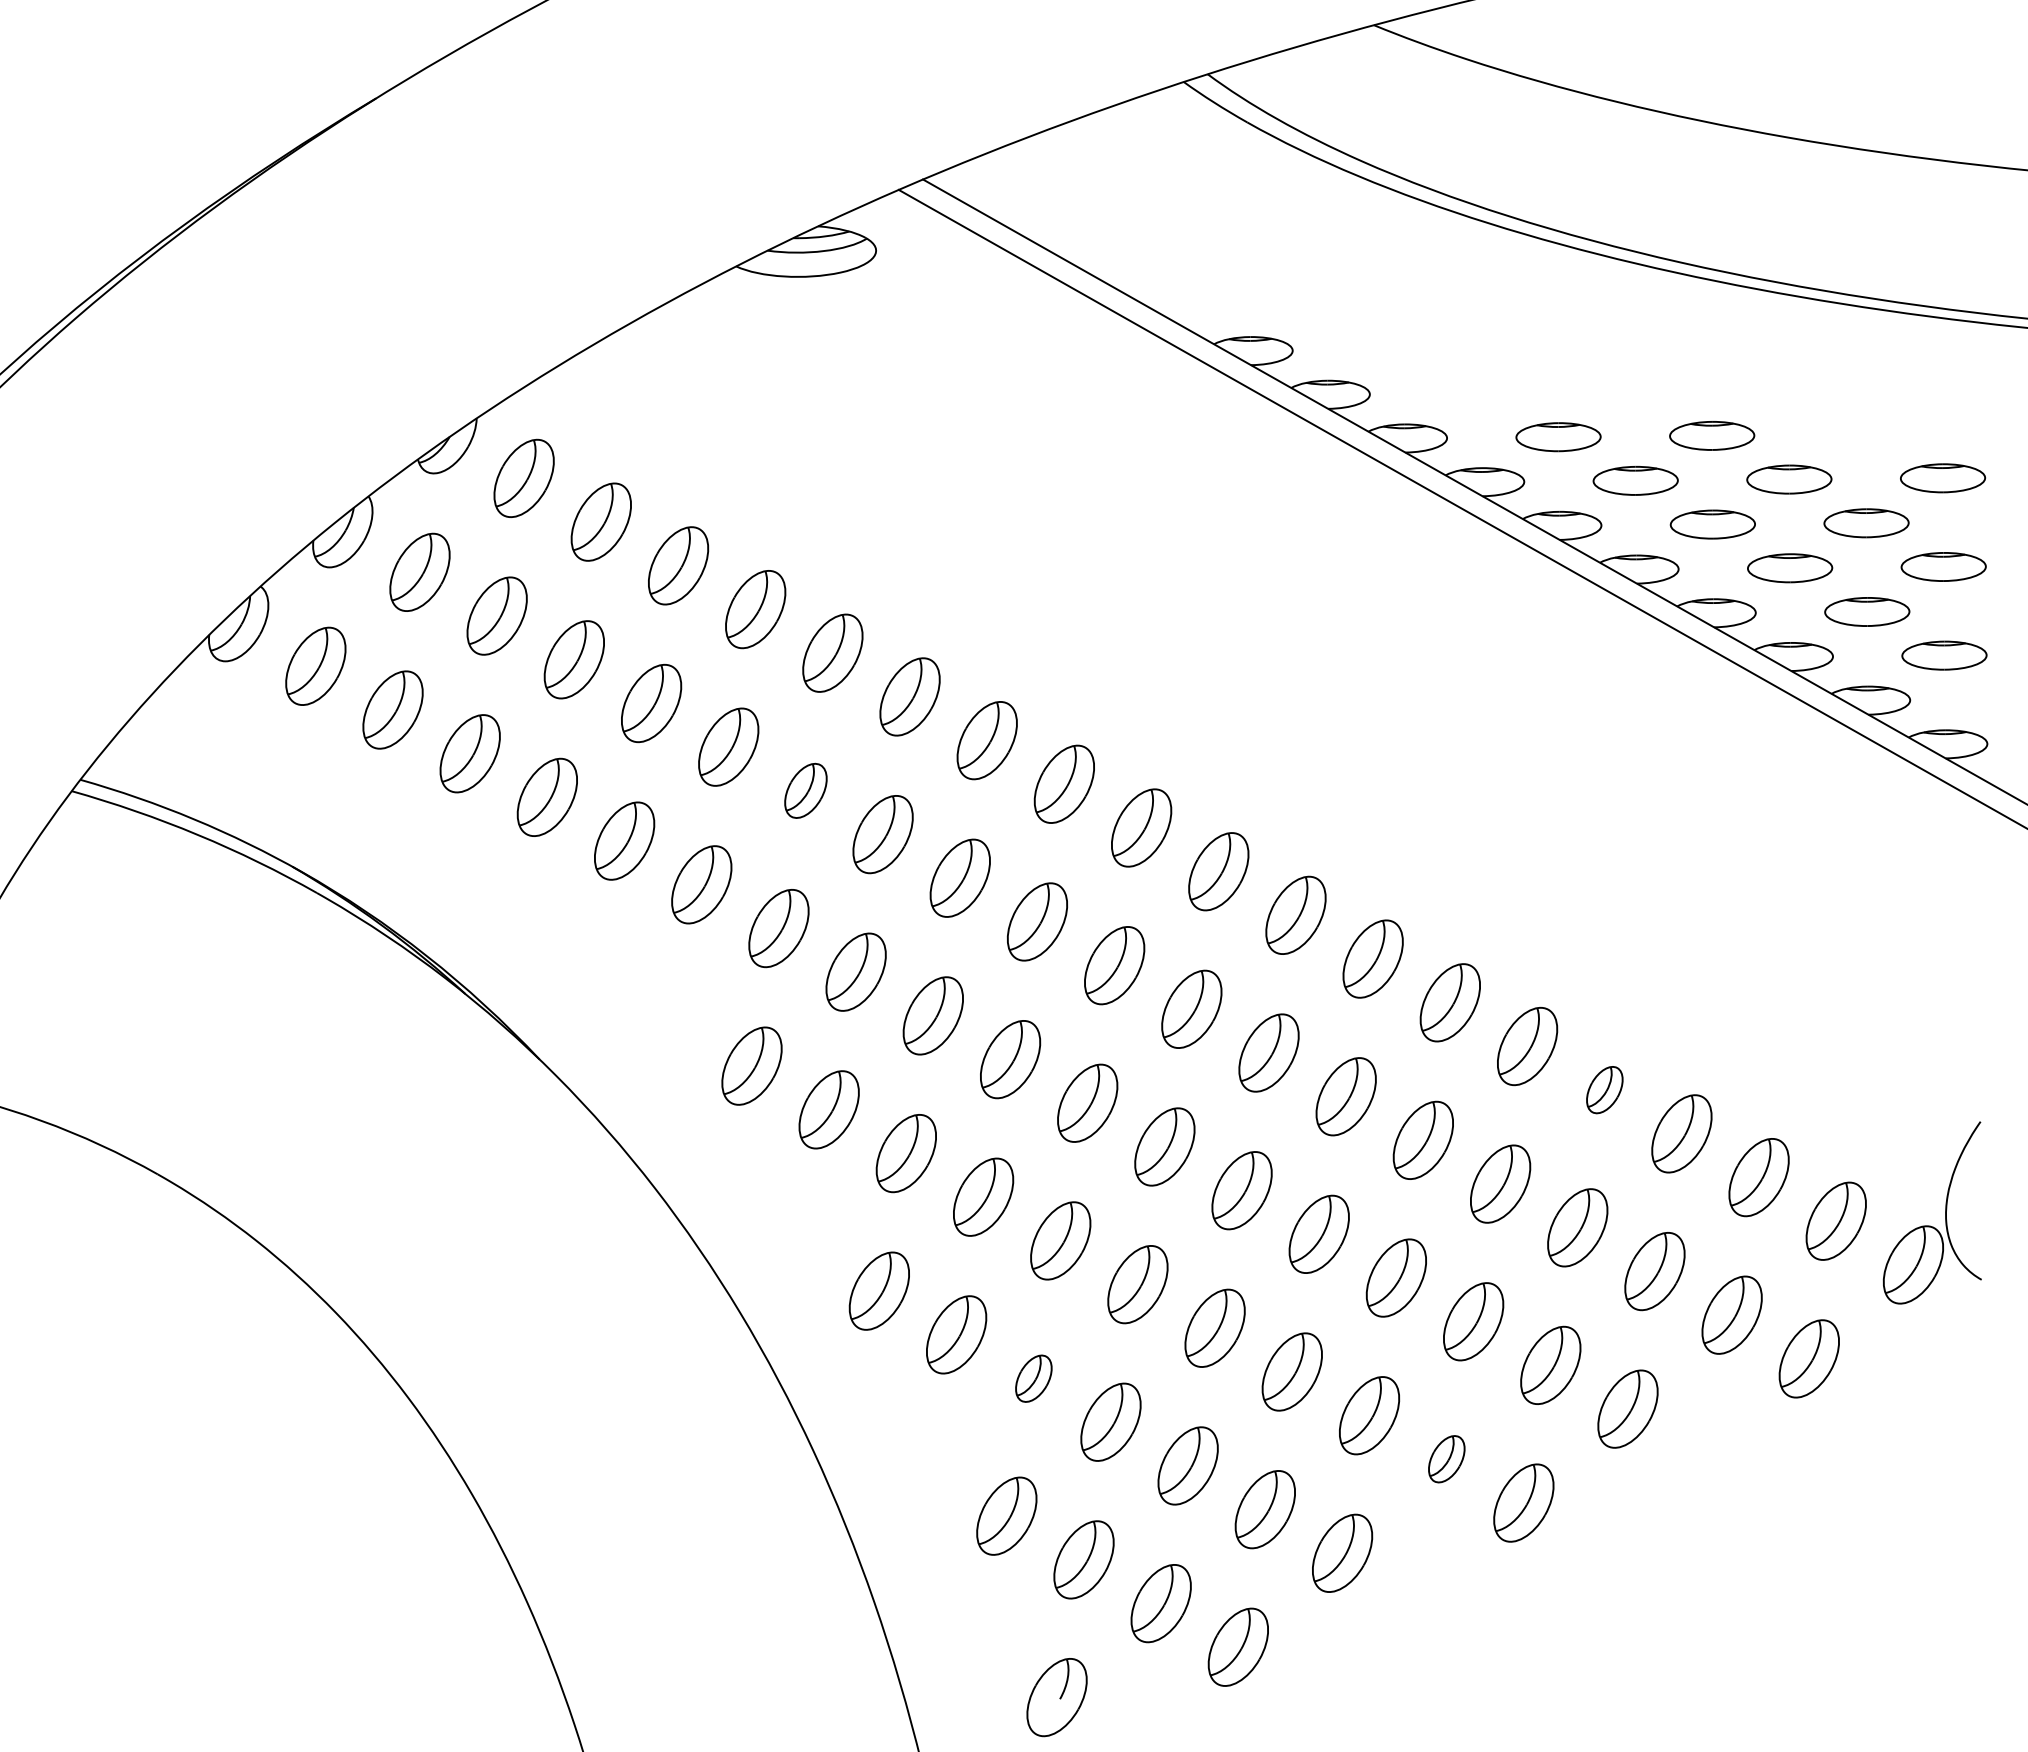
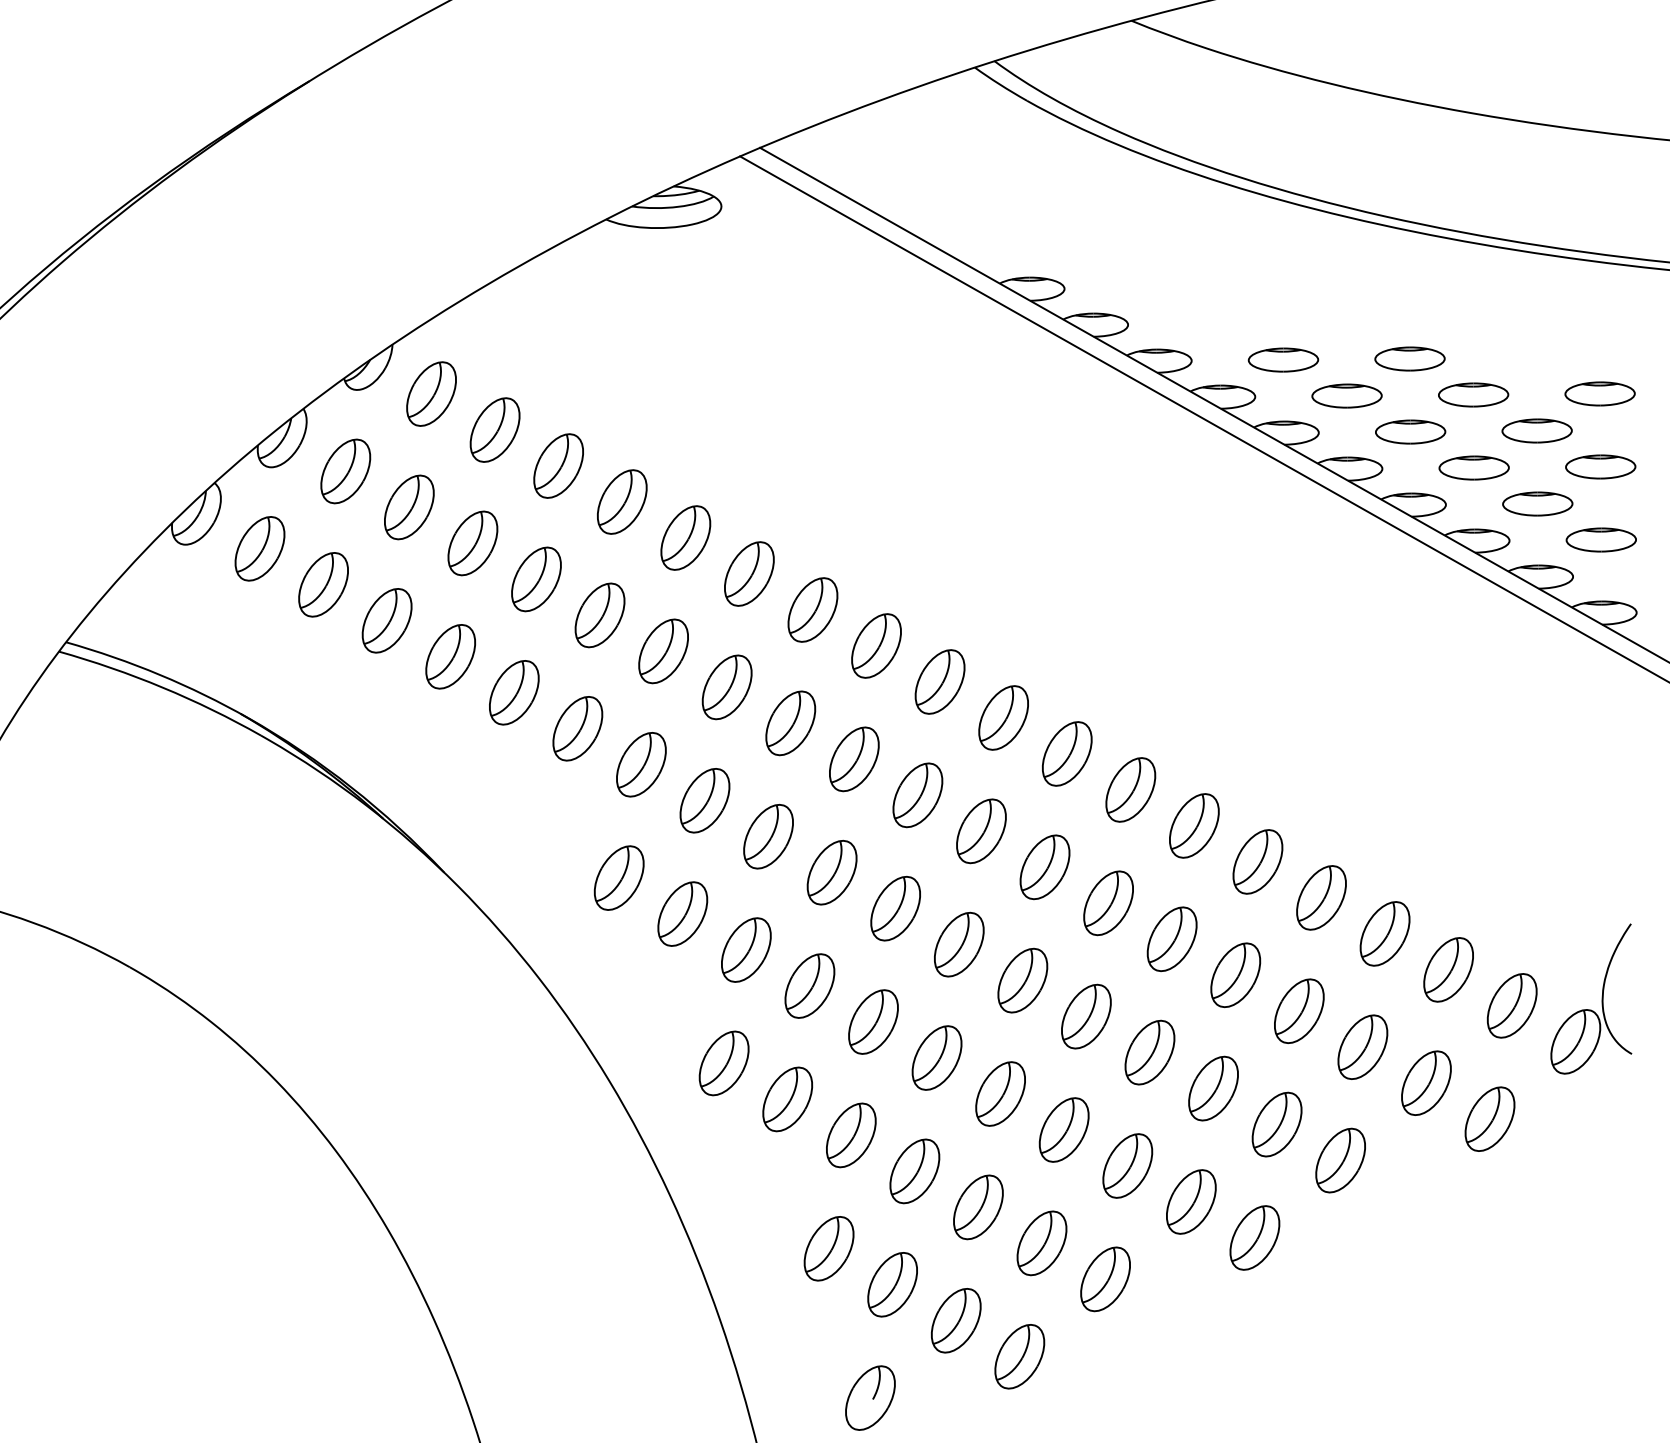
part: (805, 790) -> (663, 651), size x1.43
part: (1604, 1089) -> (1321, 897), size x1.67
part: (1033, 1378) -> (851, 1135), size x1.67
part: (1446, 1458) -> (1191, 1201), size x1.67

